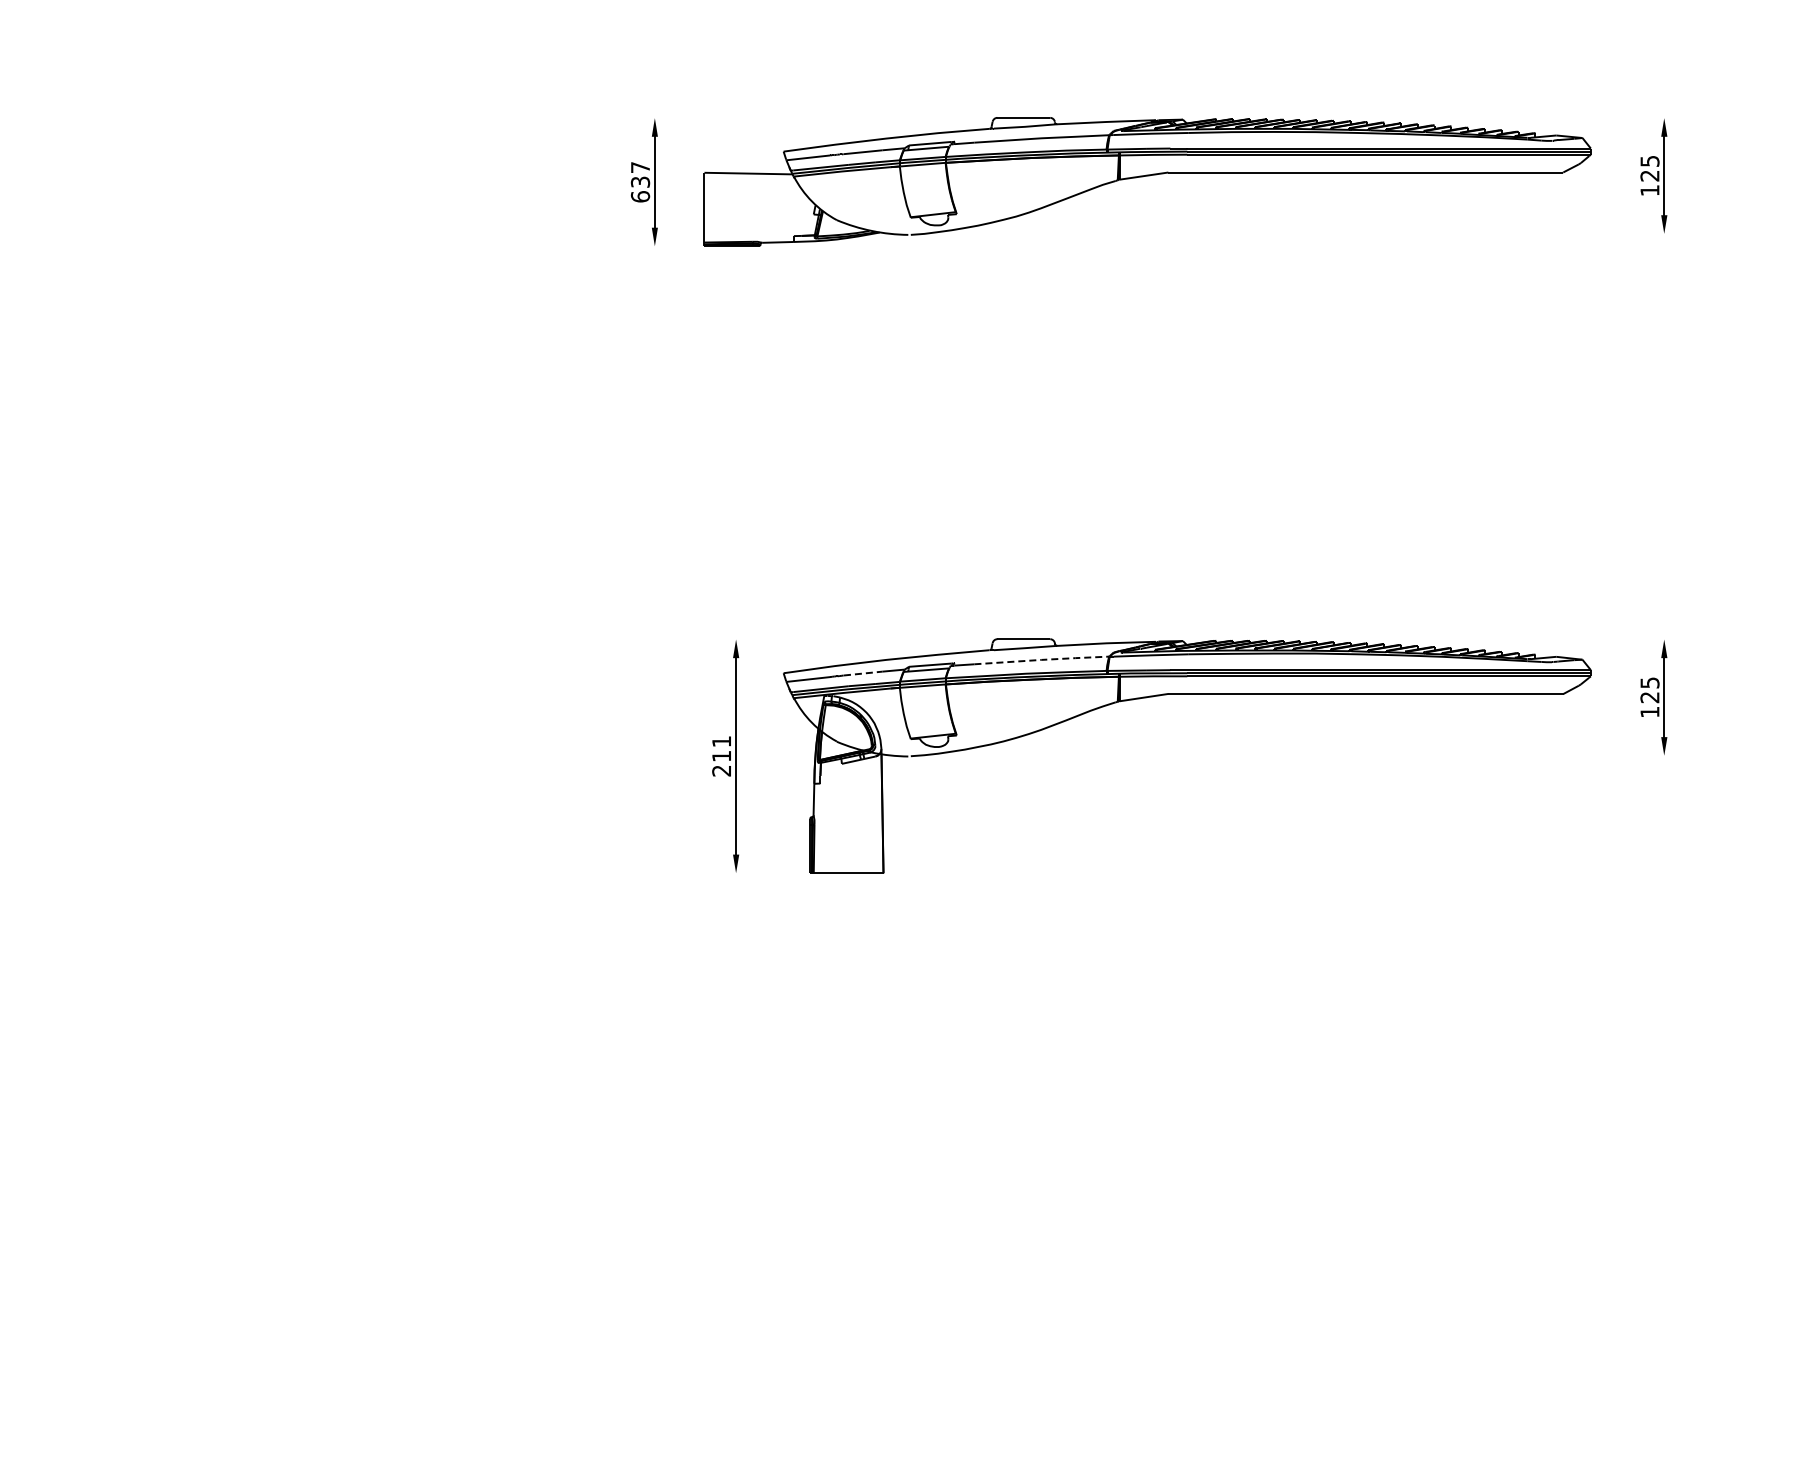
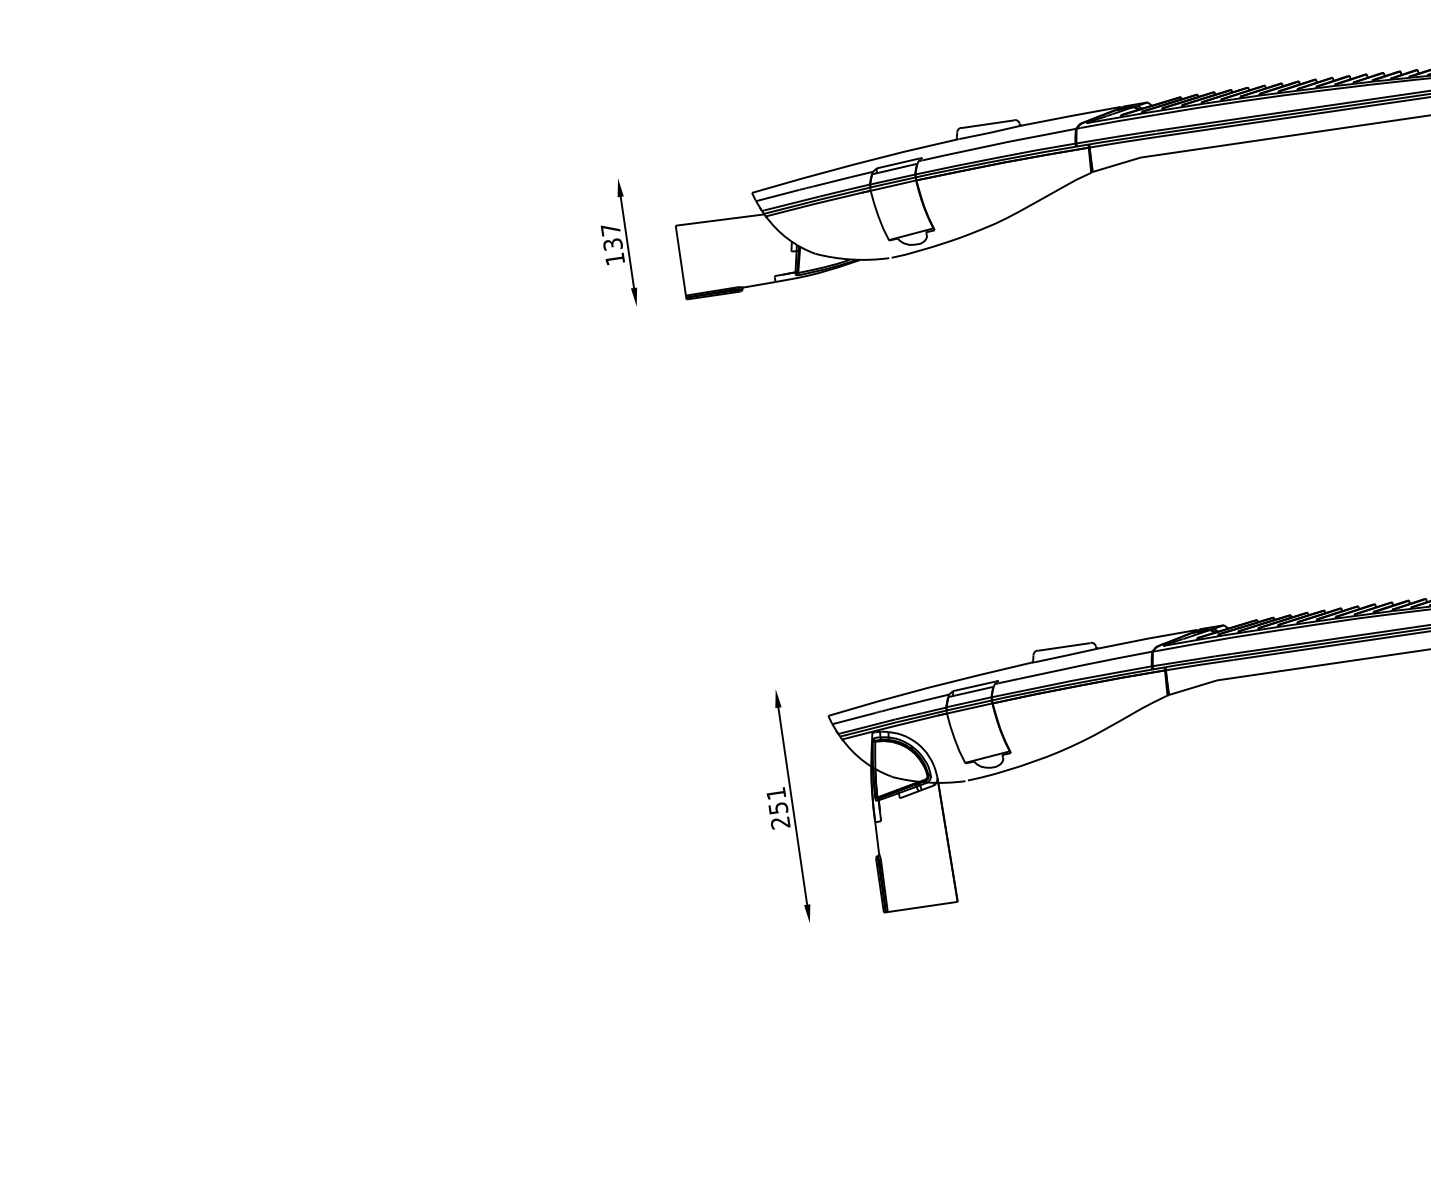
text: (640, 196) -> (615, 258), 637 -> 137
line: (1041, 659) -> (1084, 664), dashed -> solid
line: (863, 673) -> (908, 704), dashed -> solid
text: (721, 756) -> (778, 808), 211 -> 251

